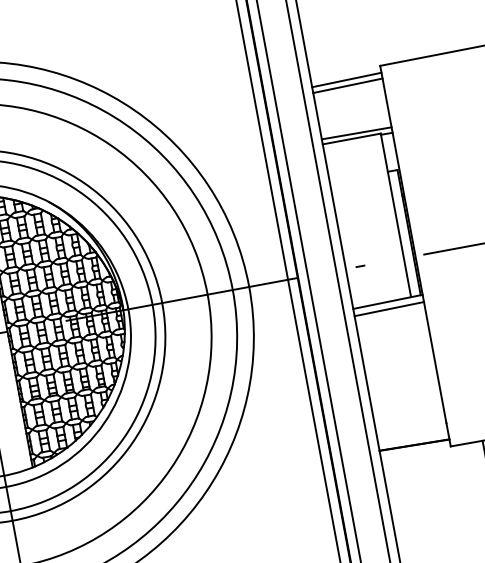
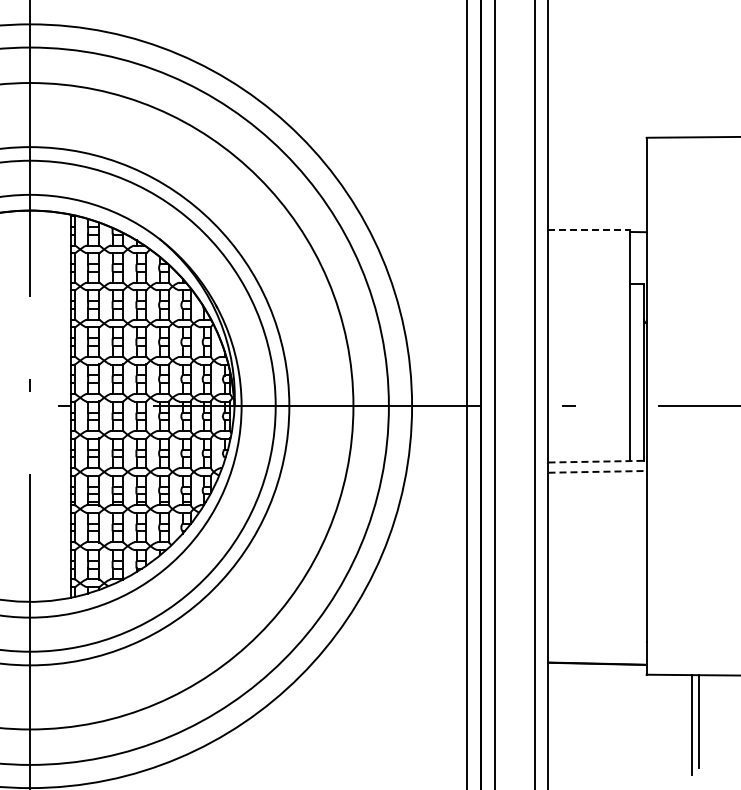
line: (346, 79) -> (597, 148), removed
line: (347, 85) -> (597, 156), removed
line: (356, 133) -> (597, 223), removed
line: (351, 139) -> (589, 230), solid -> dashed
line: (388, 301) -> (598, 461), solid -> dashed
line: (389, 308) -> (598, 471), solid -> dashed

